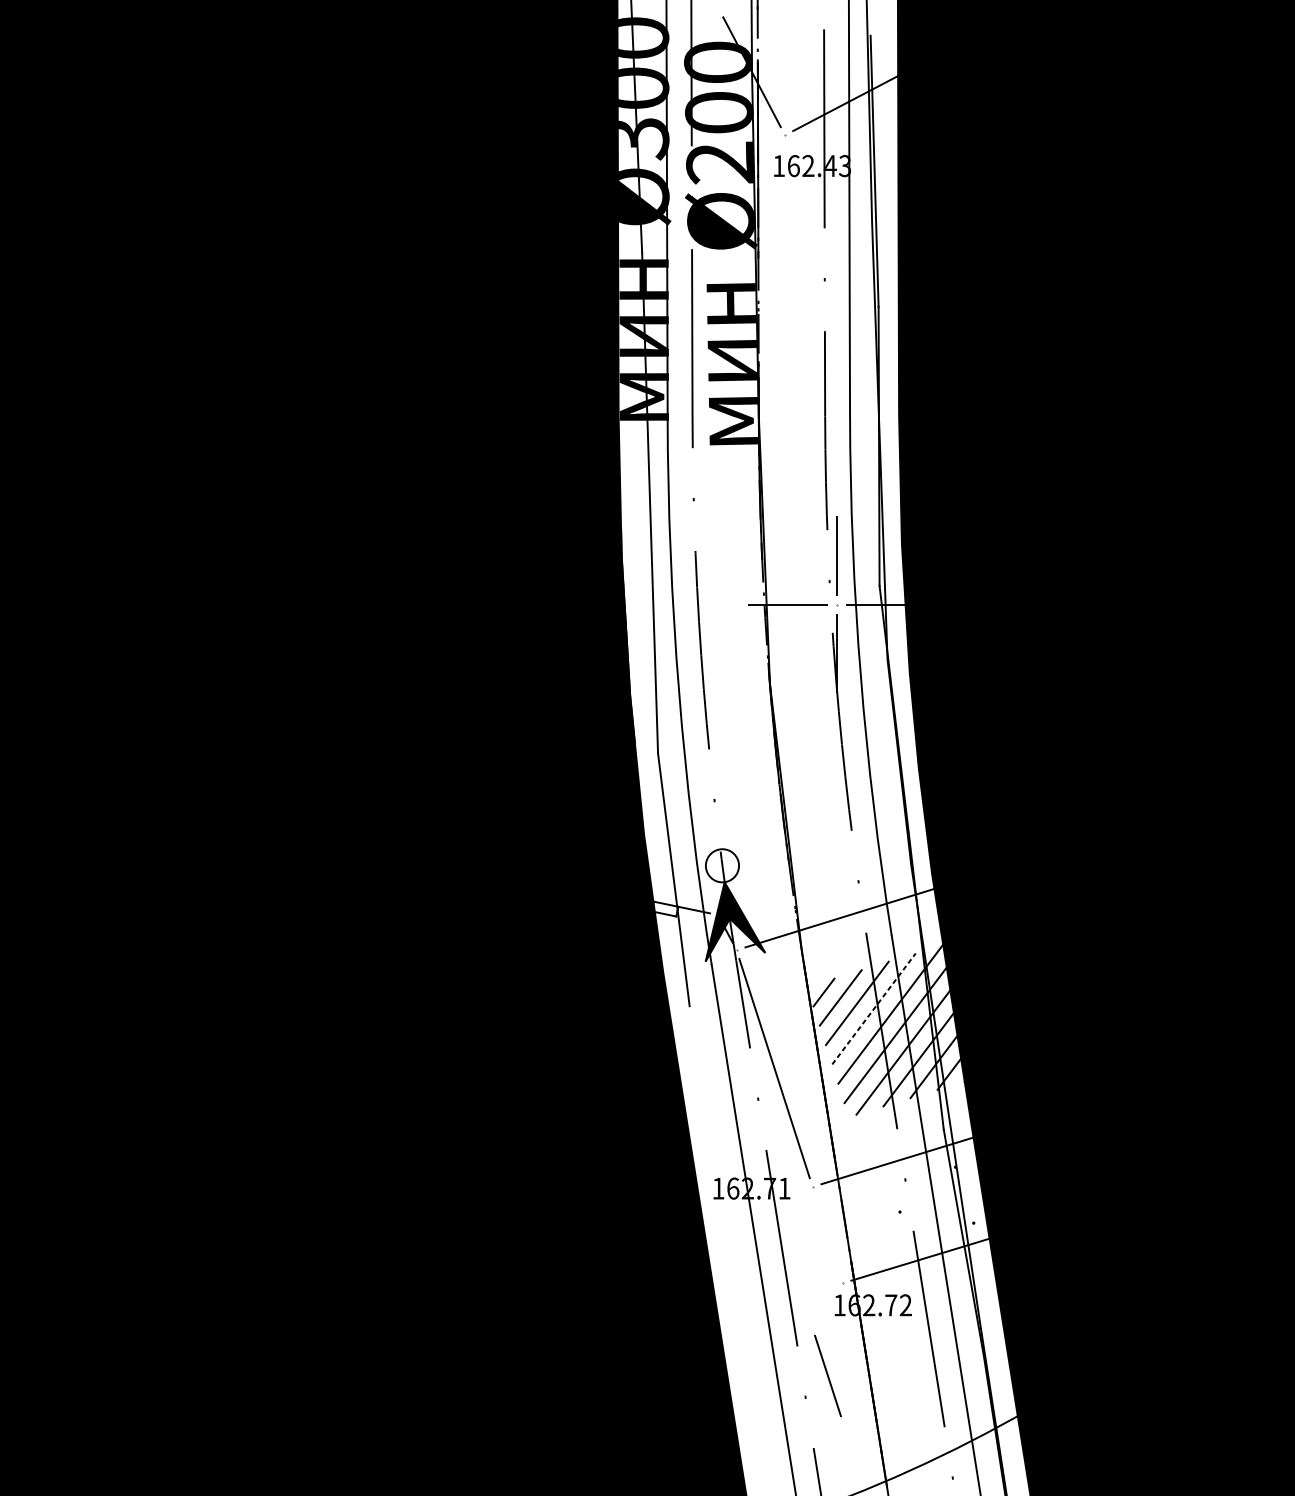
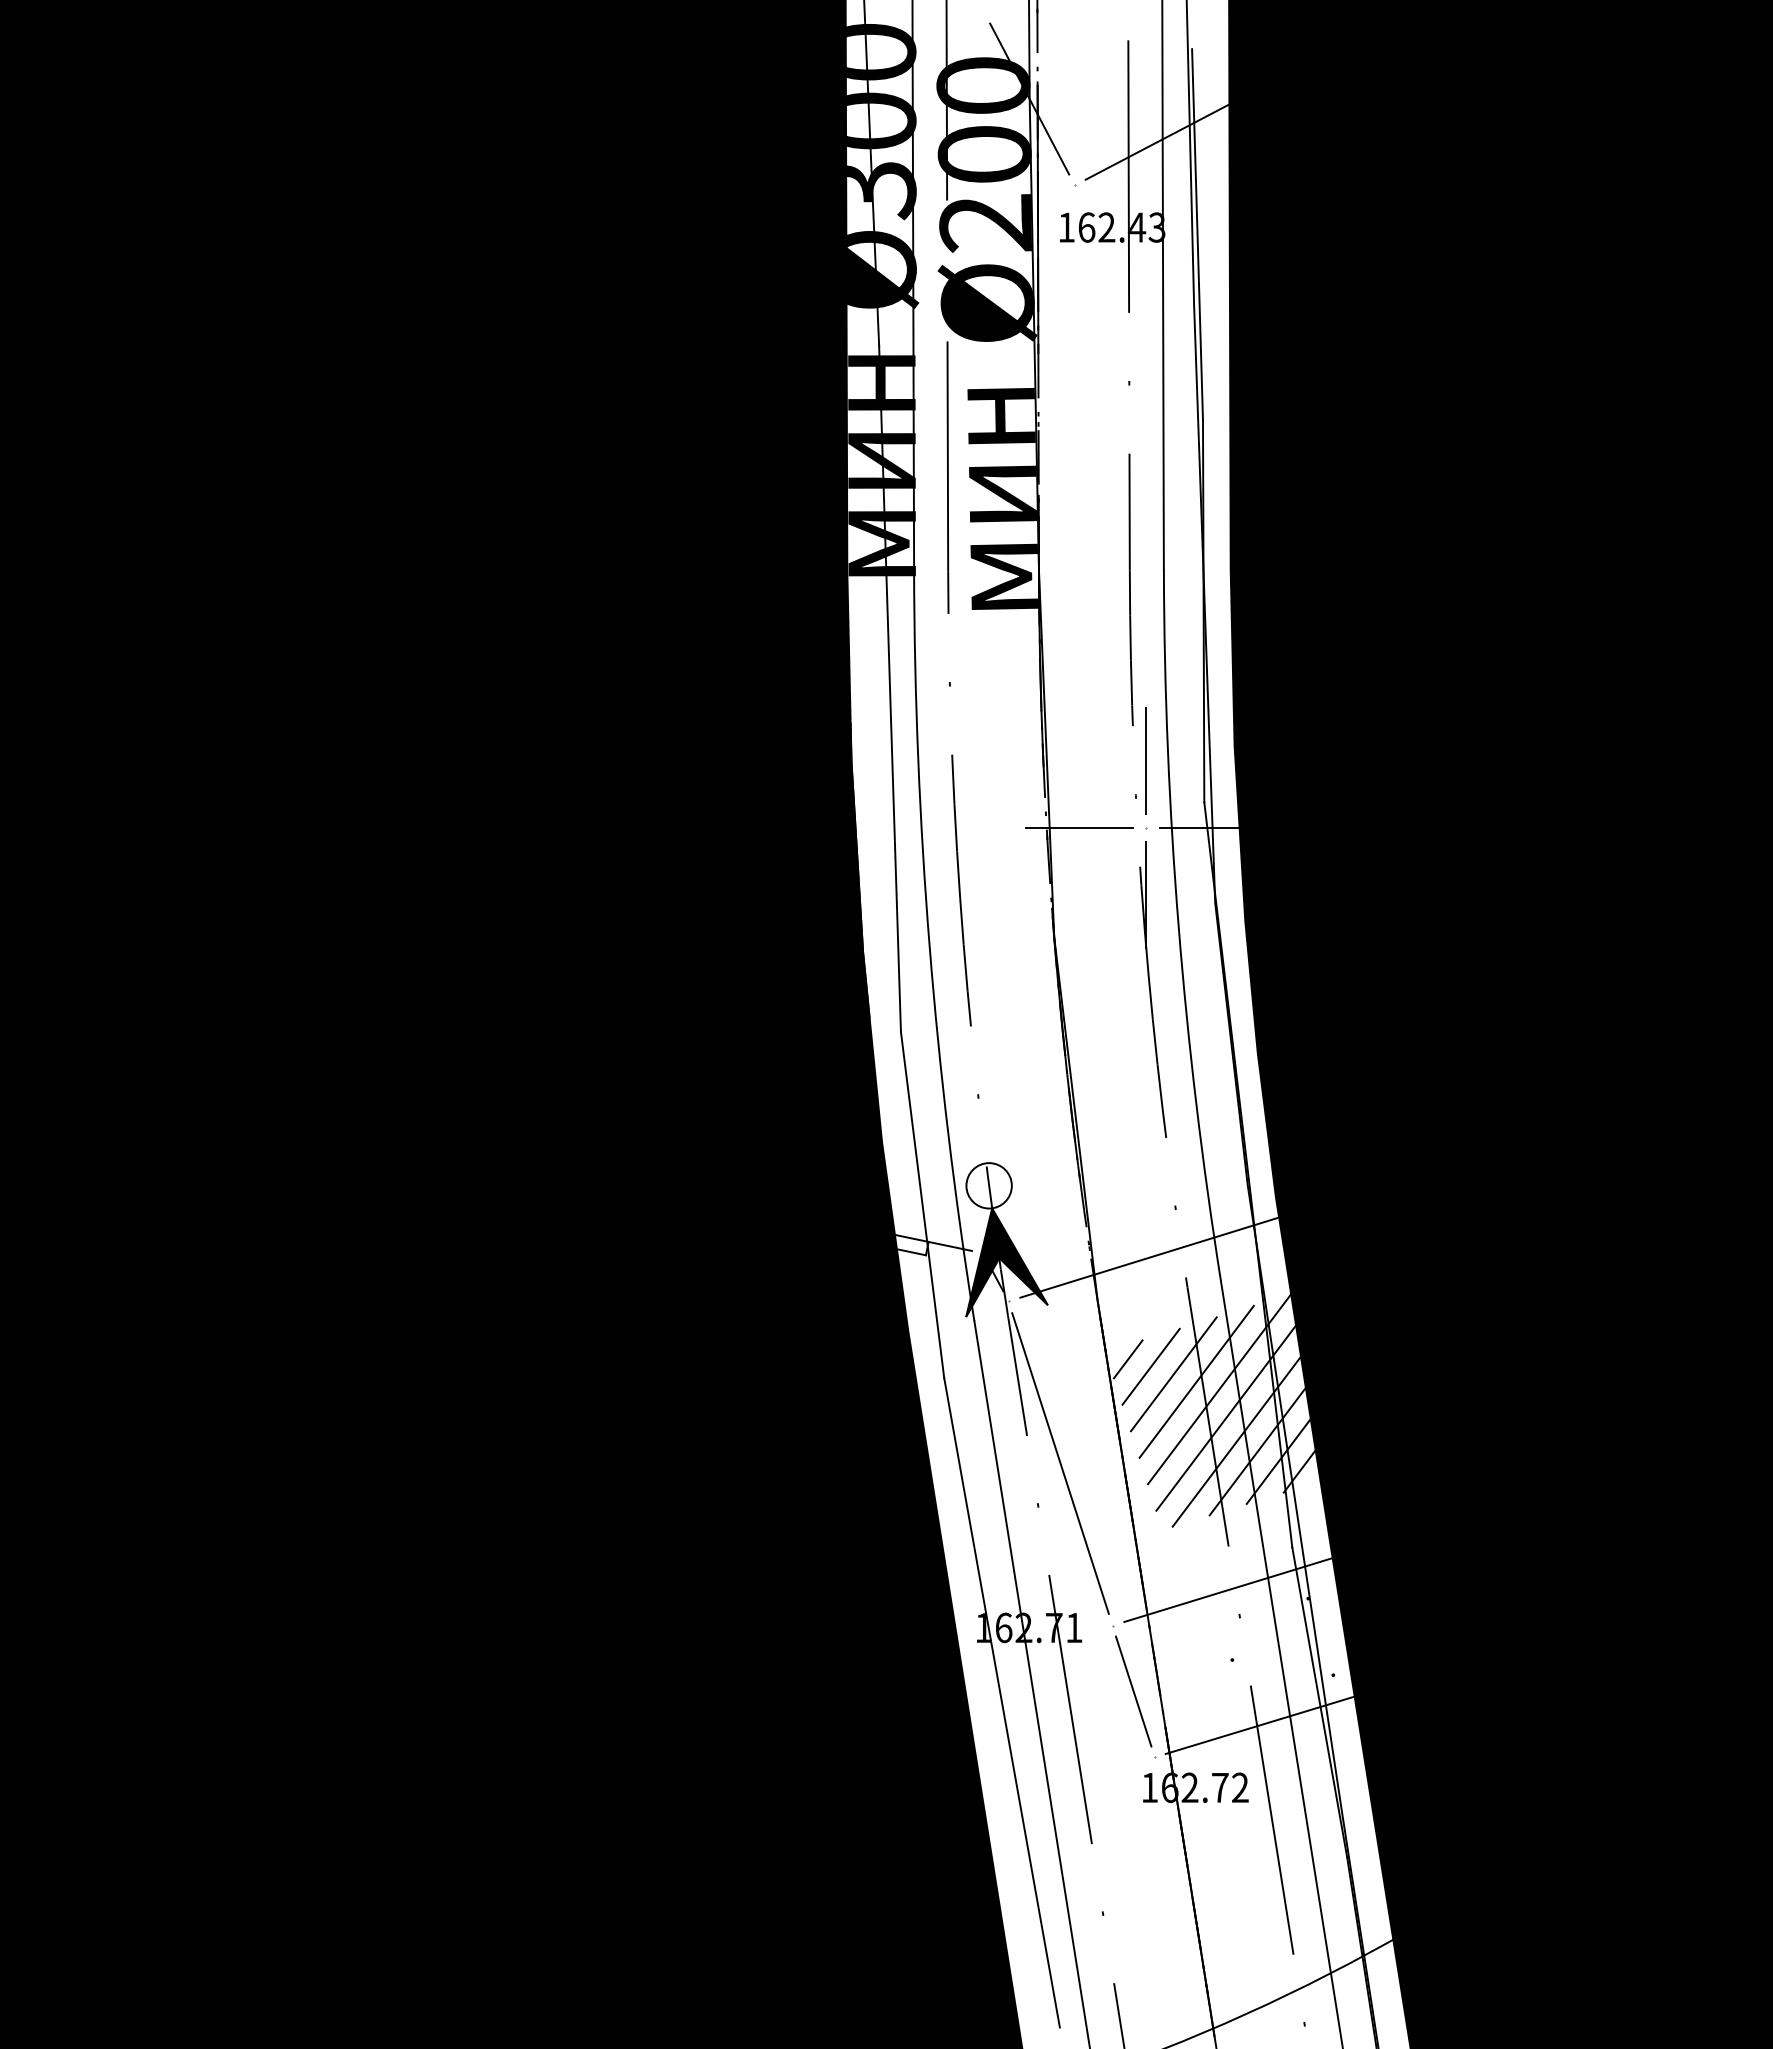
line: (874, 1008) -> (1197, 1381), dashed -> solid
line: (731, 1243) -> (1001, 1702), added
line: (827, 1375) -> (1133, 1691), moved

